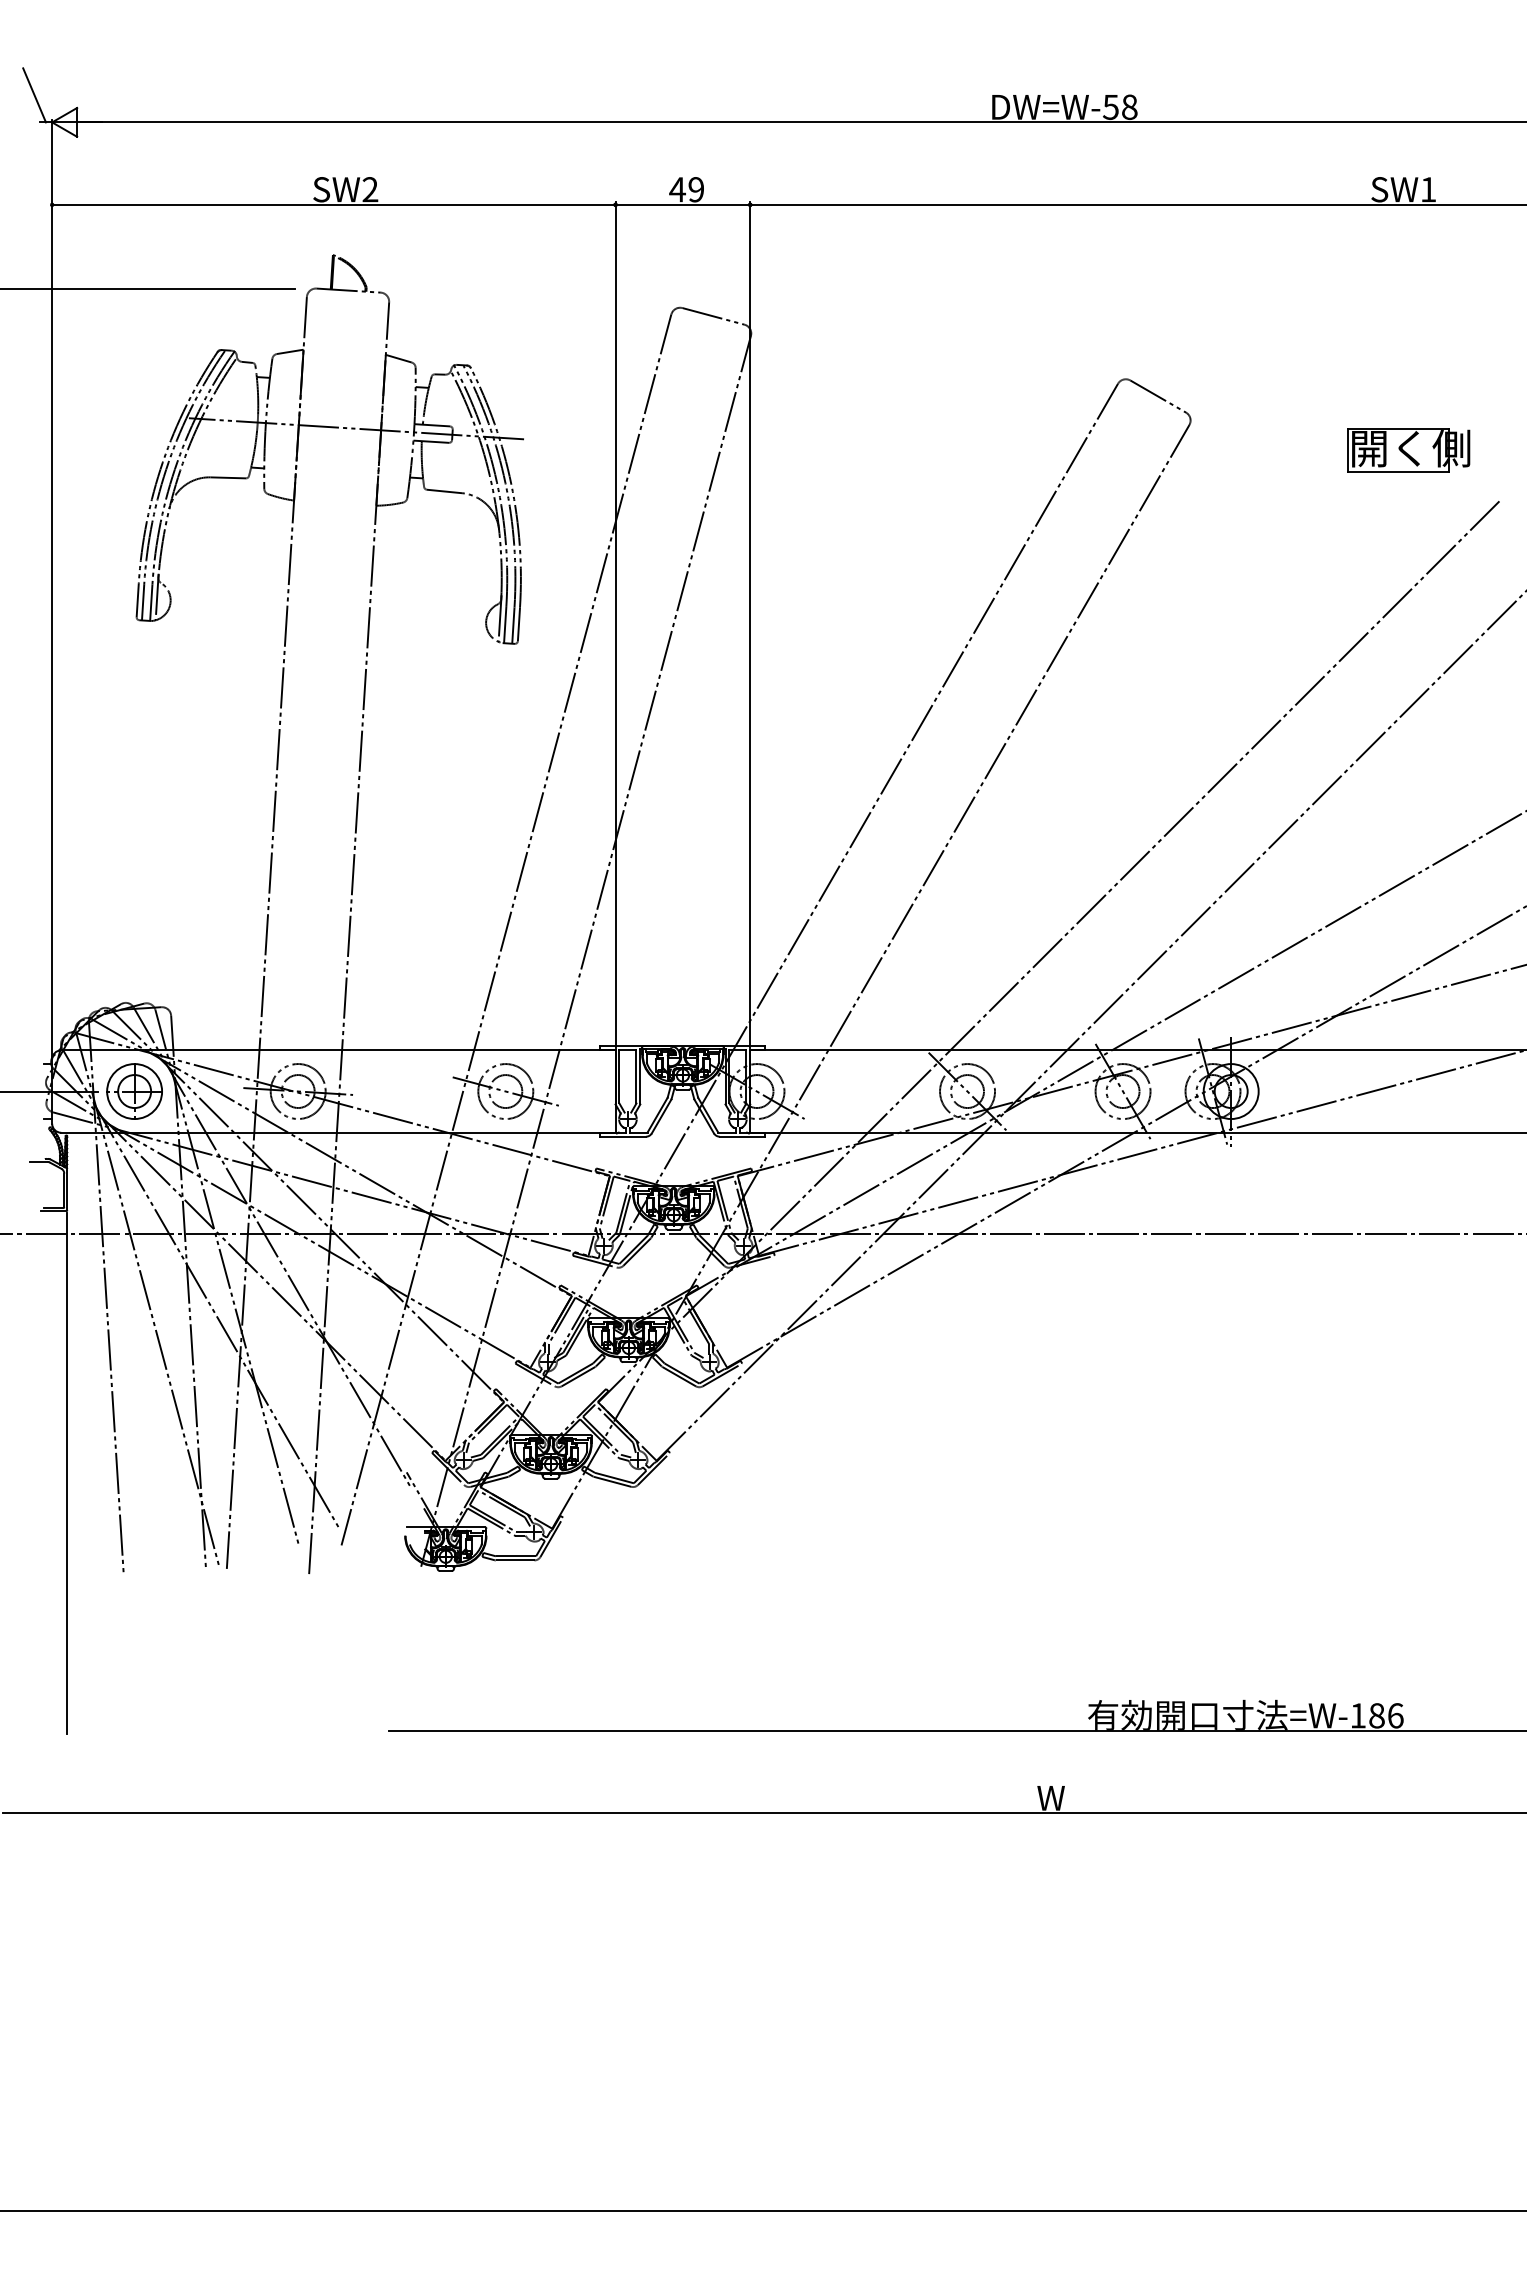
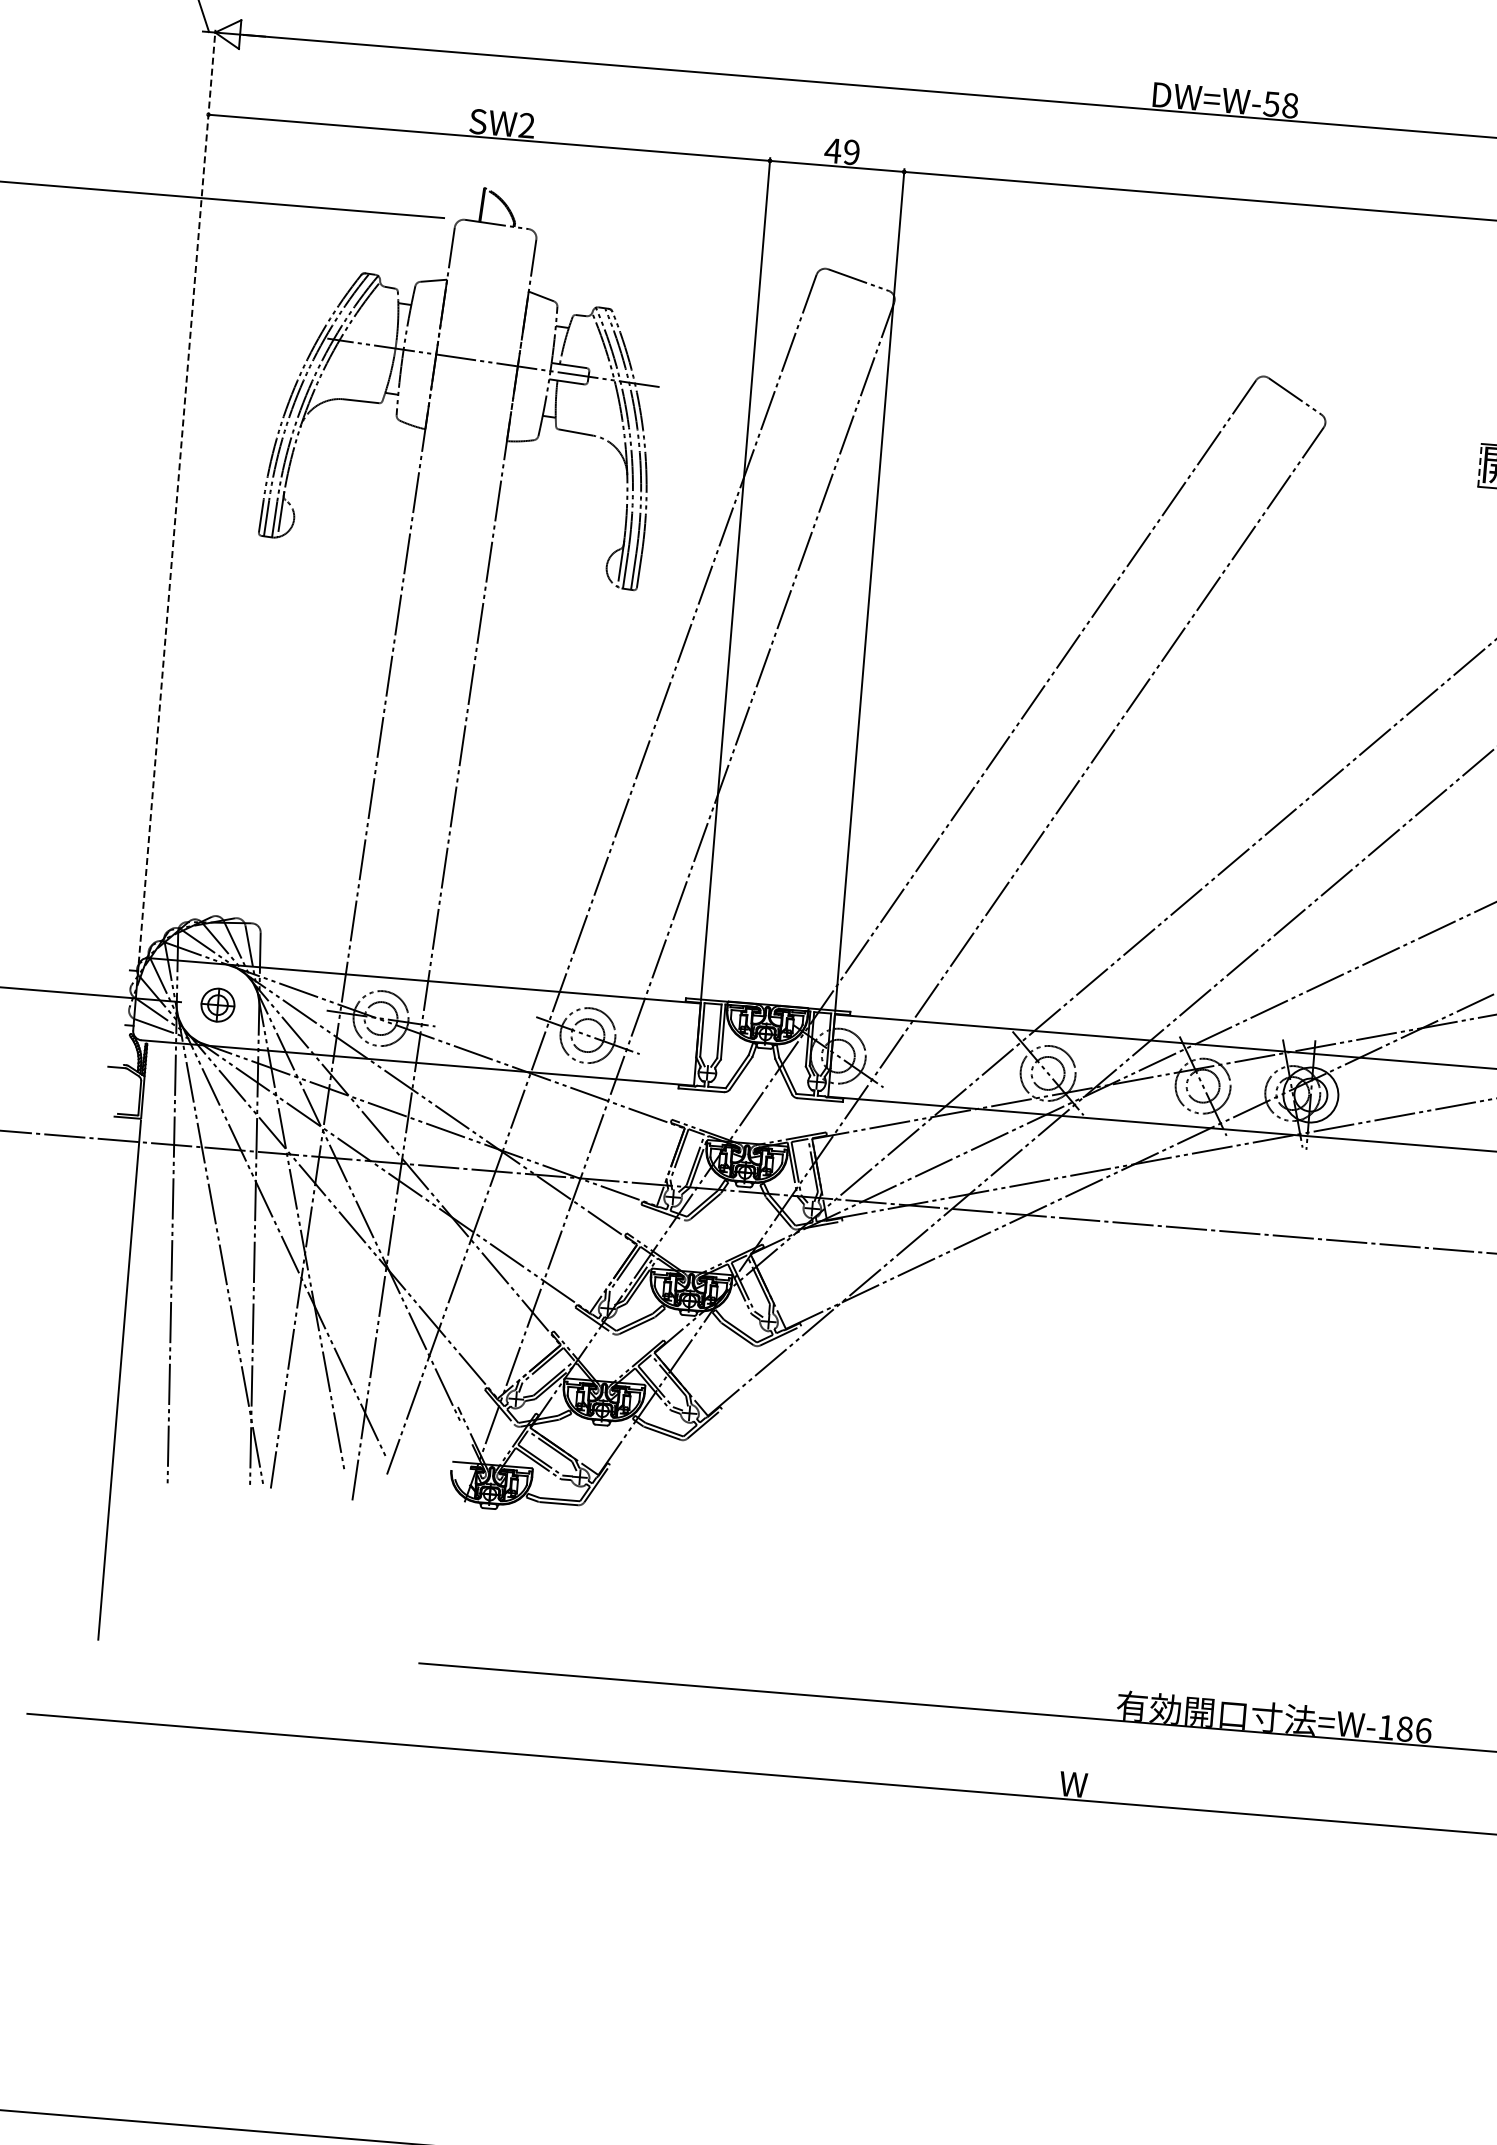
line: (1348, 450) -> (1480, 465), solid -> dashed
line: (52, 587) -> (177, 496), solid -> dashed
part: (134, 1091) -> (217, 1005), size x0.6

